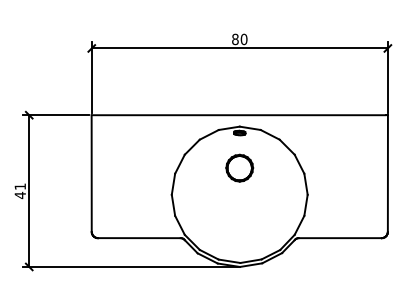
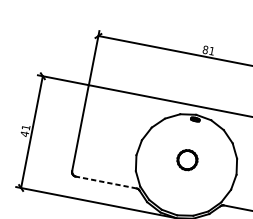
text: (243, 39) -> (211, 51), 80 -> 81
part: (239, 167) -> (187, 159), moved
line: (138, 238) -> (105, 182), solid -> dashed

